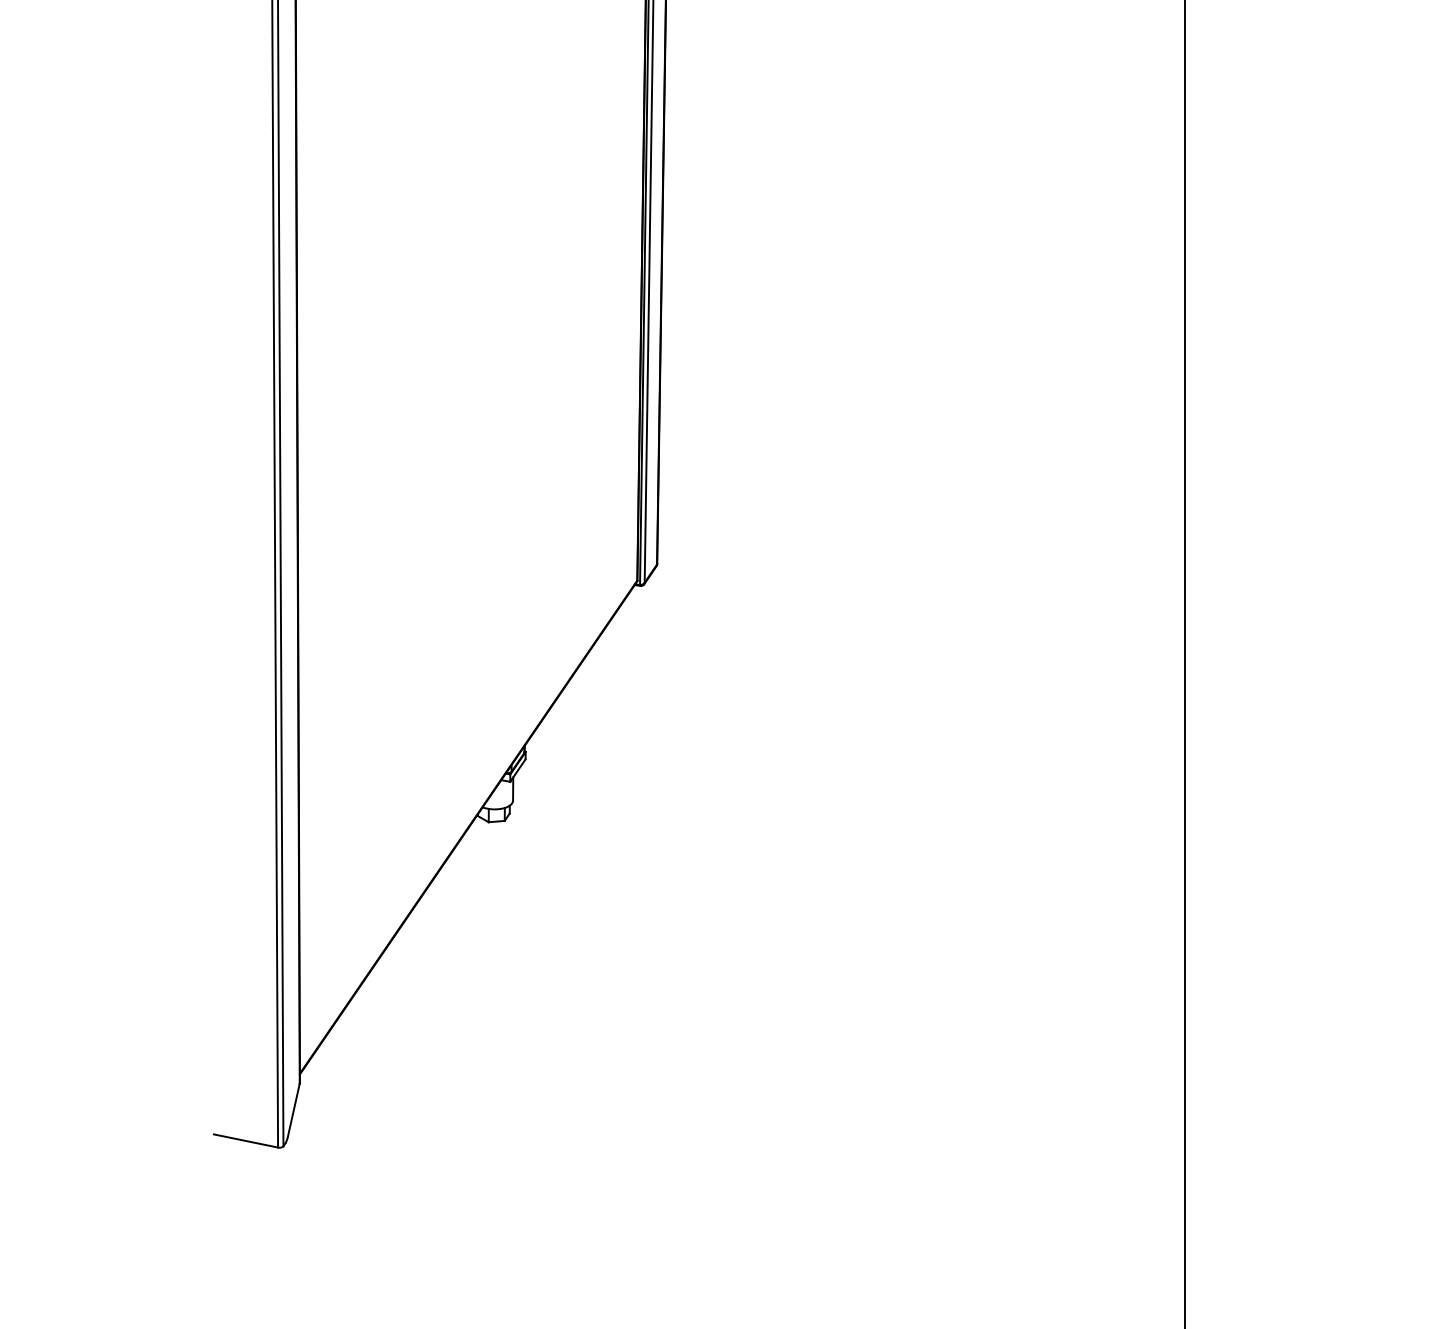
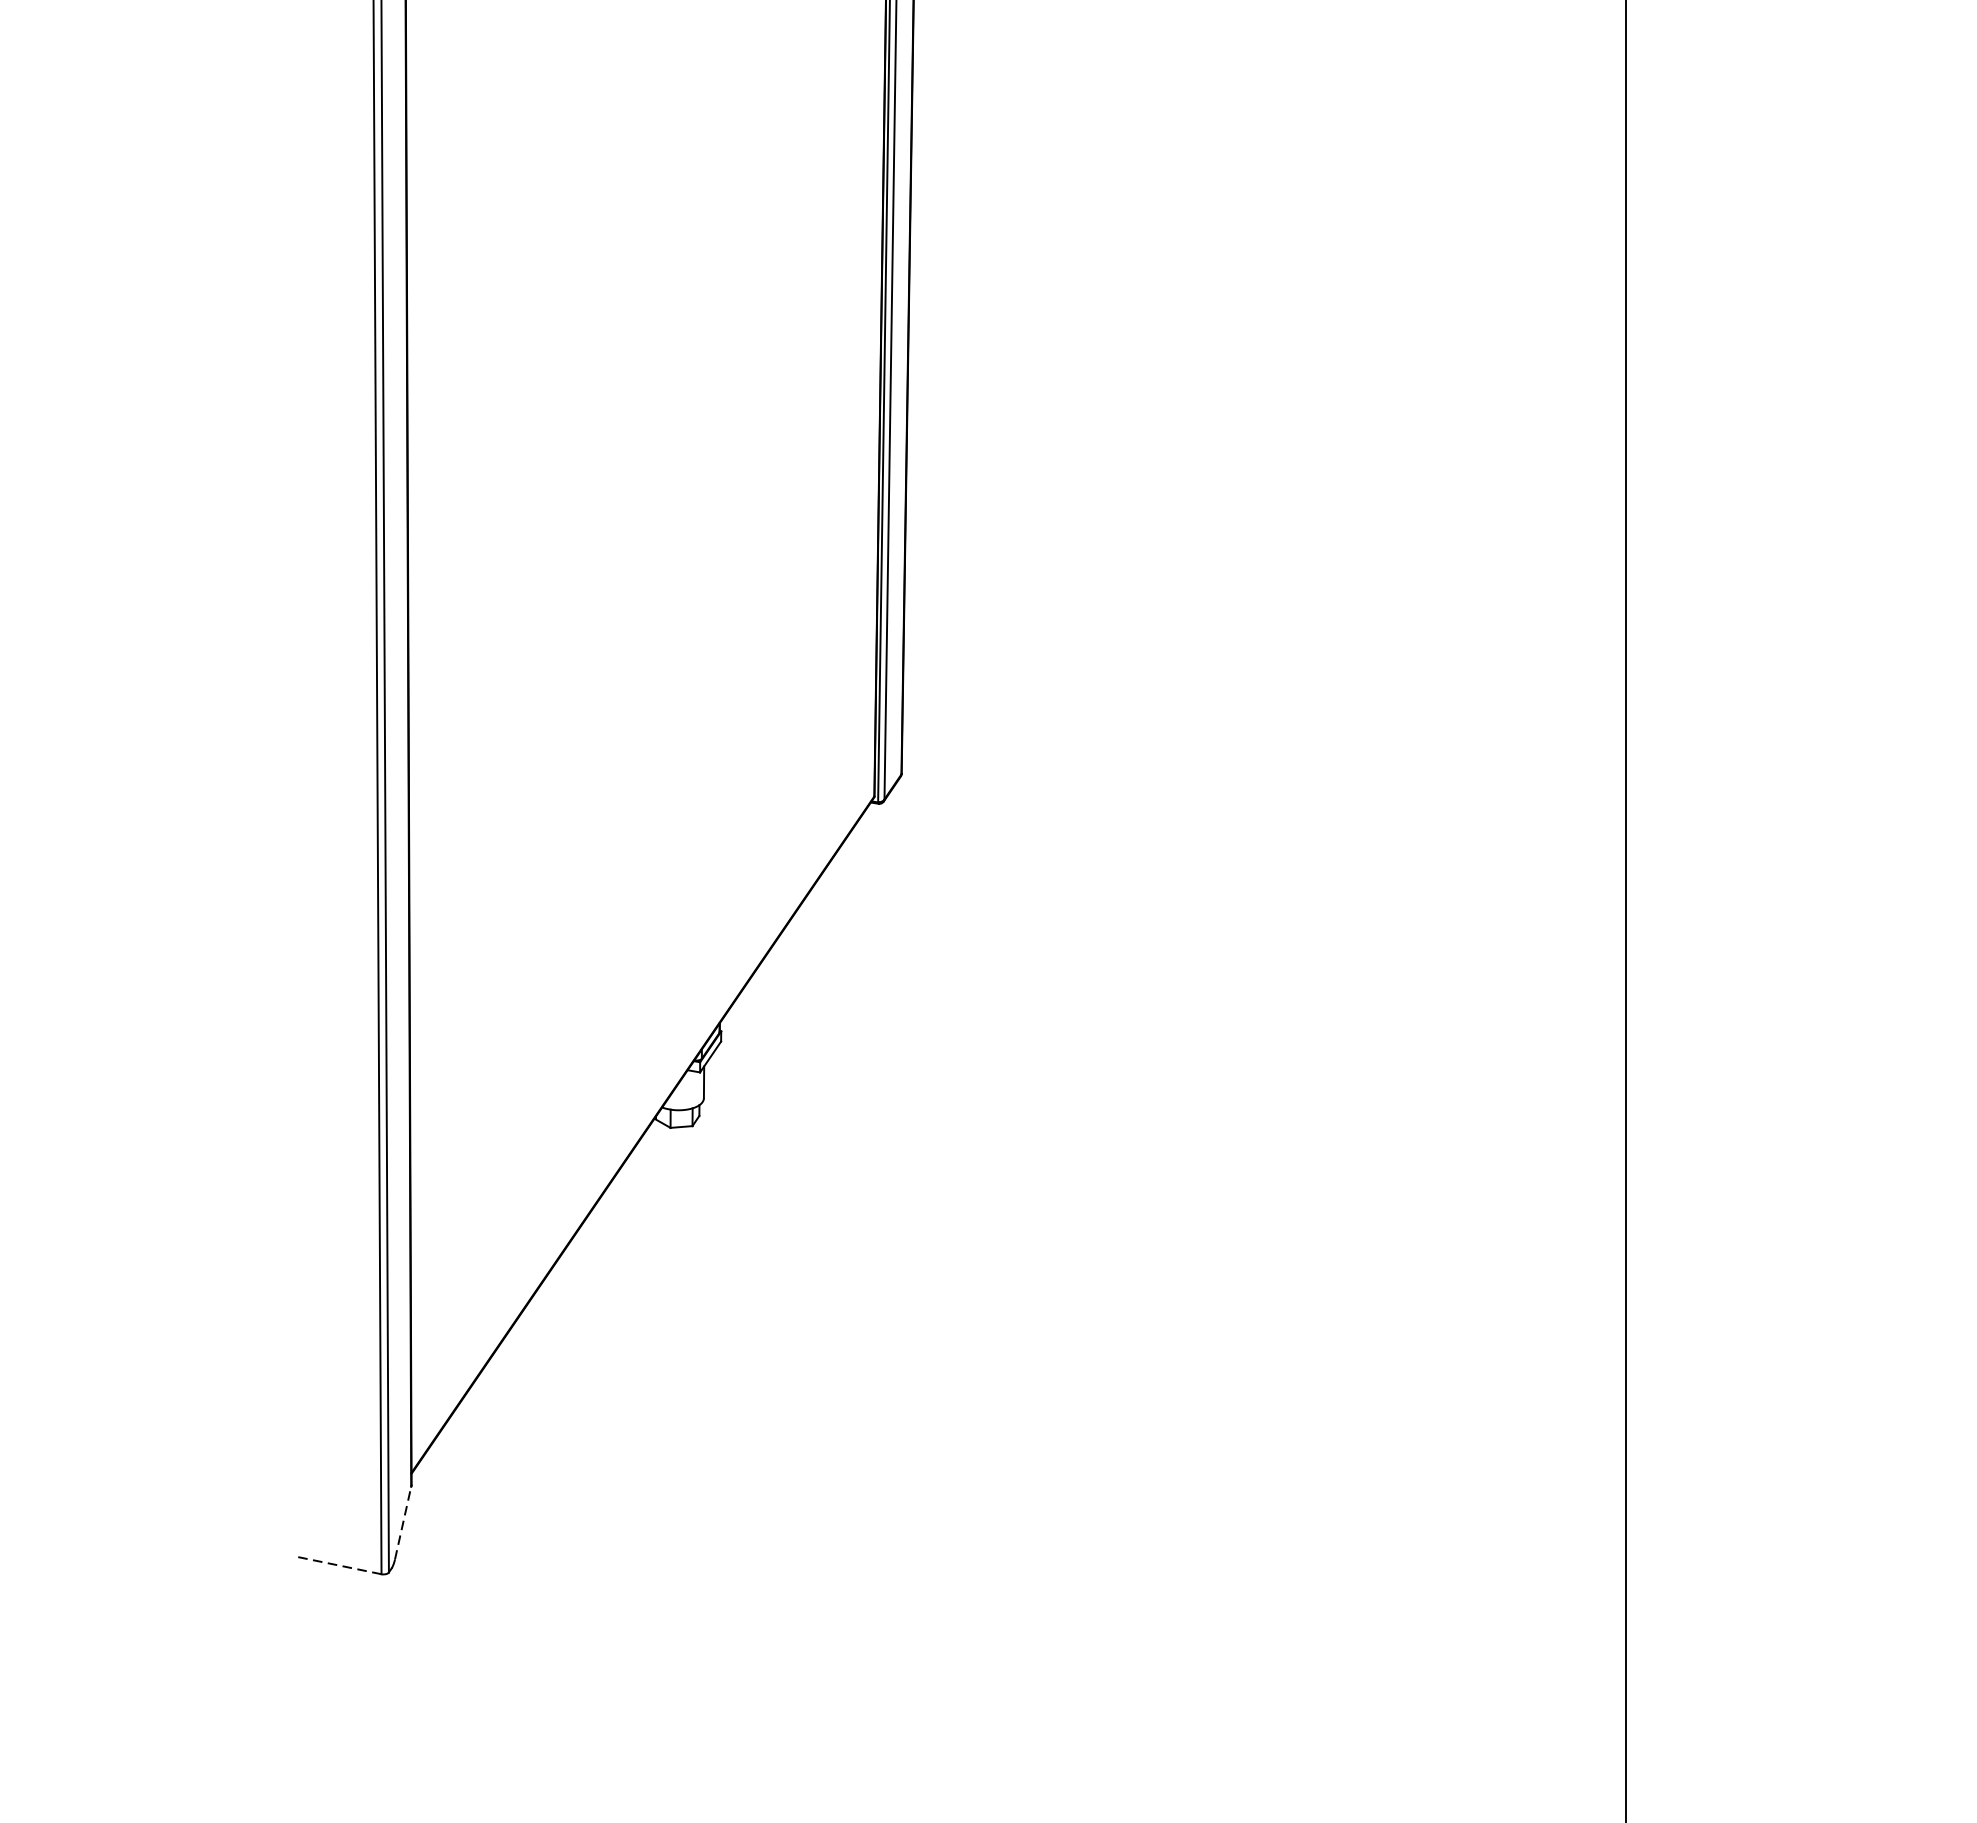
line: (293, 1109) -> (402, 1521), solid -> dashed
line: (245, 1140) -> (336, 1564), solid -> dashed

